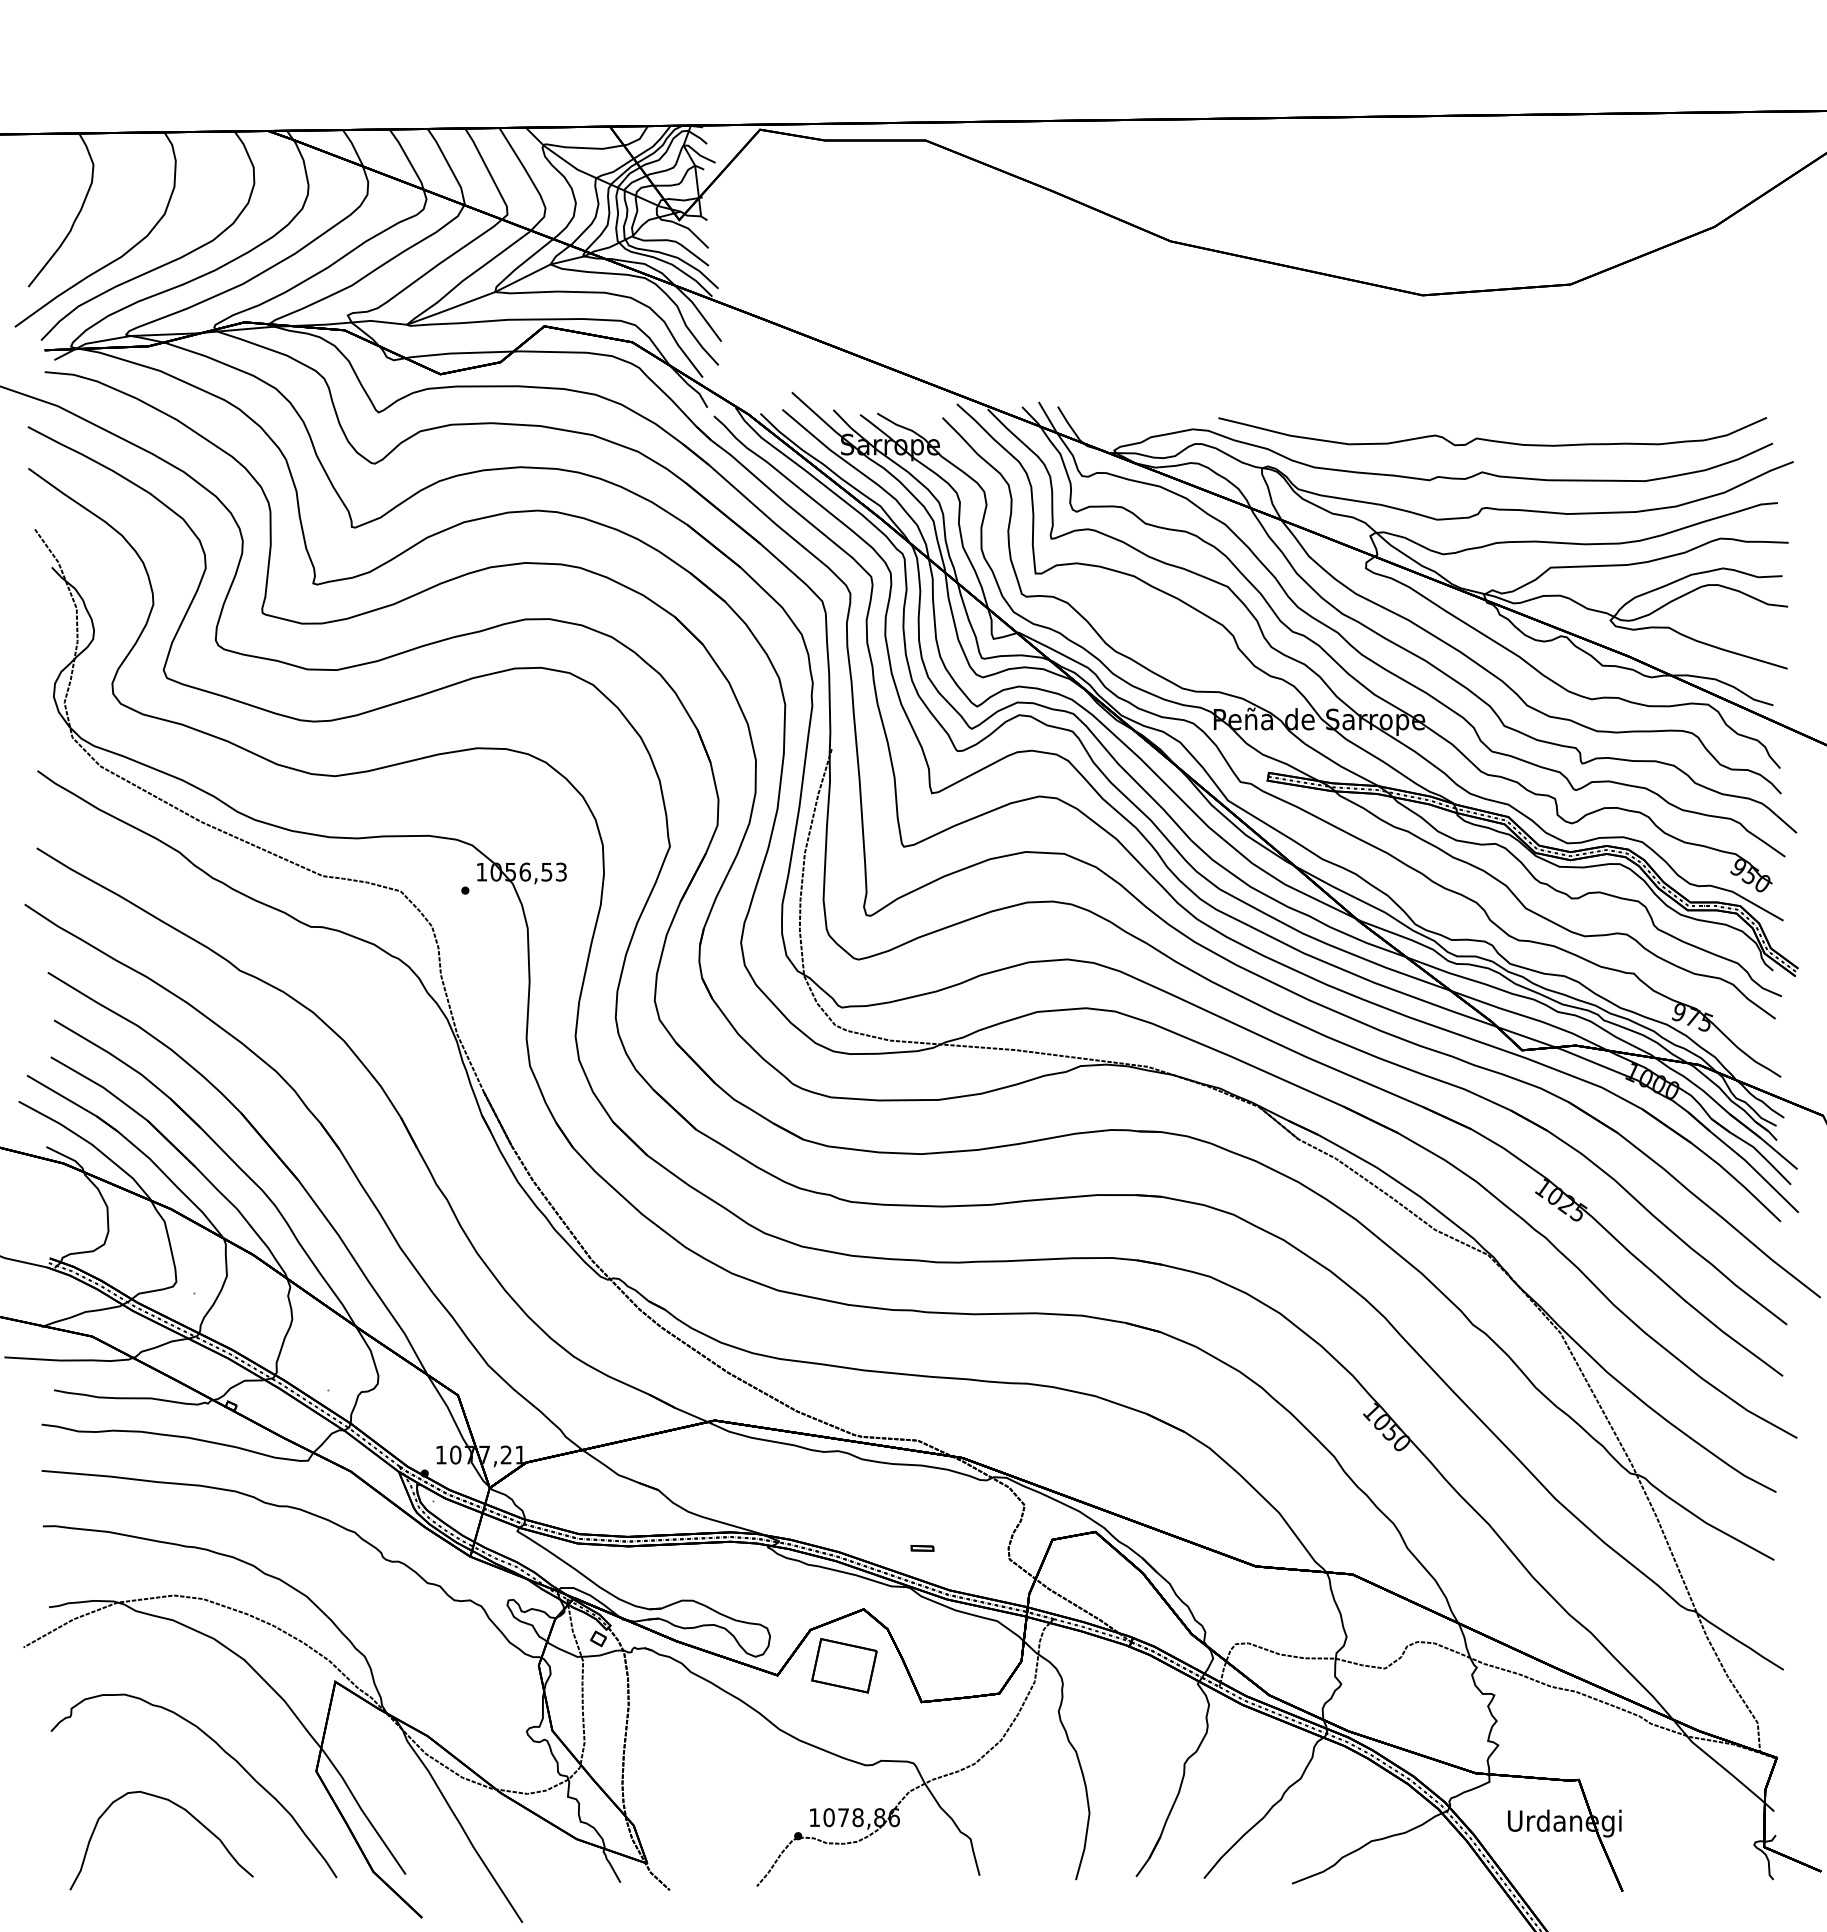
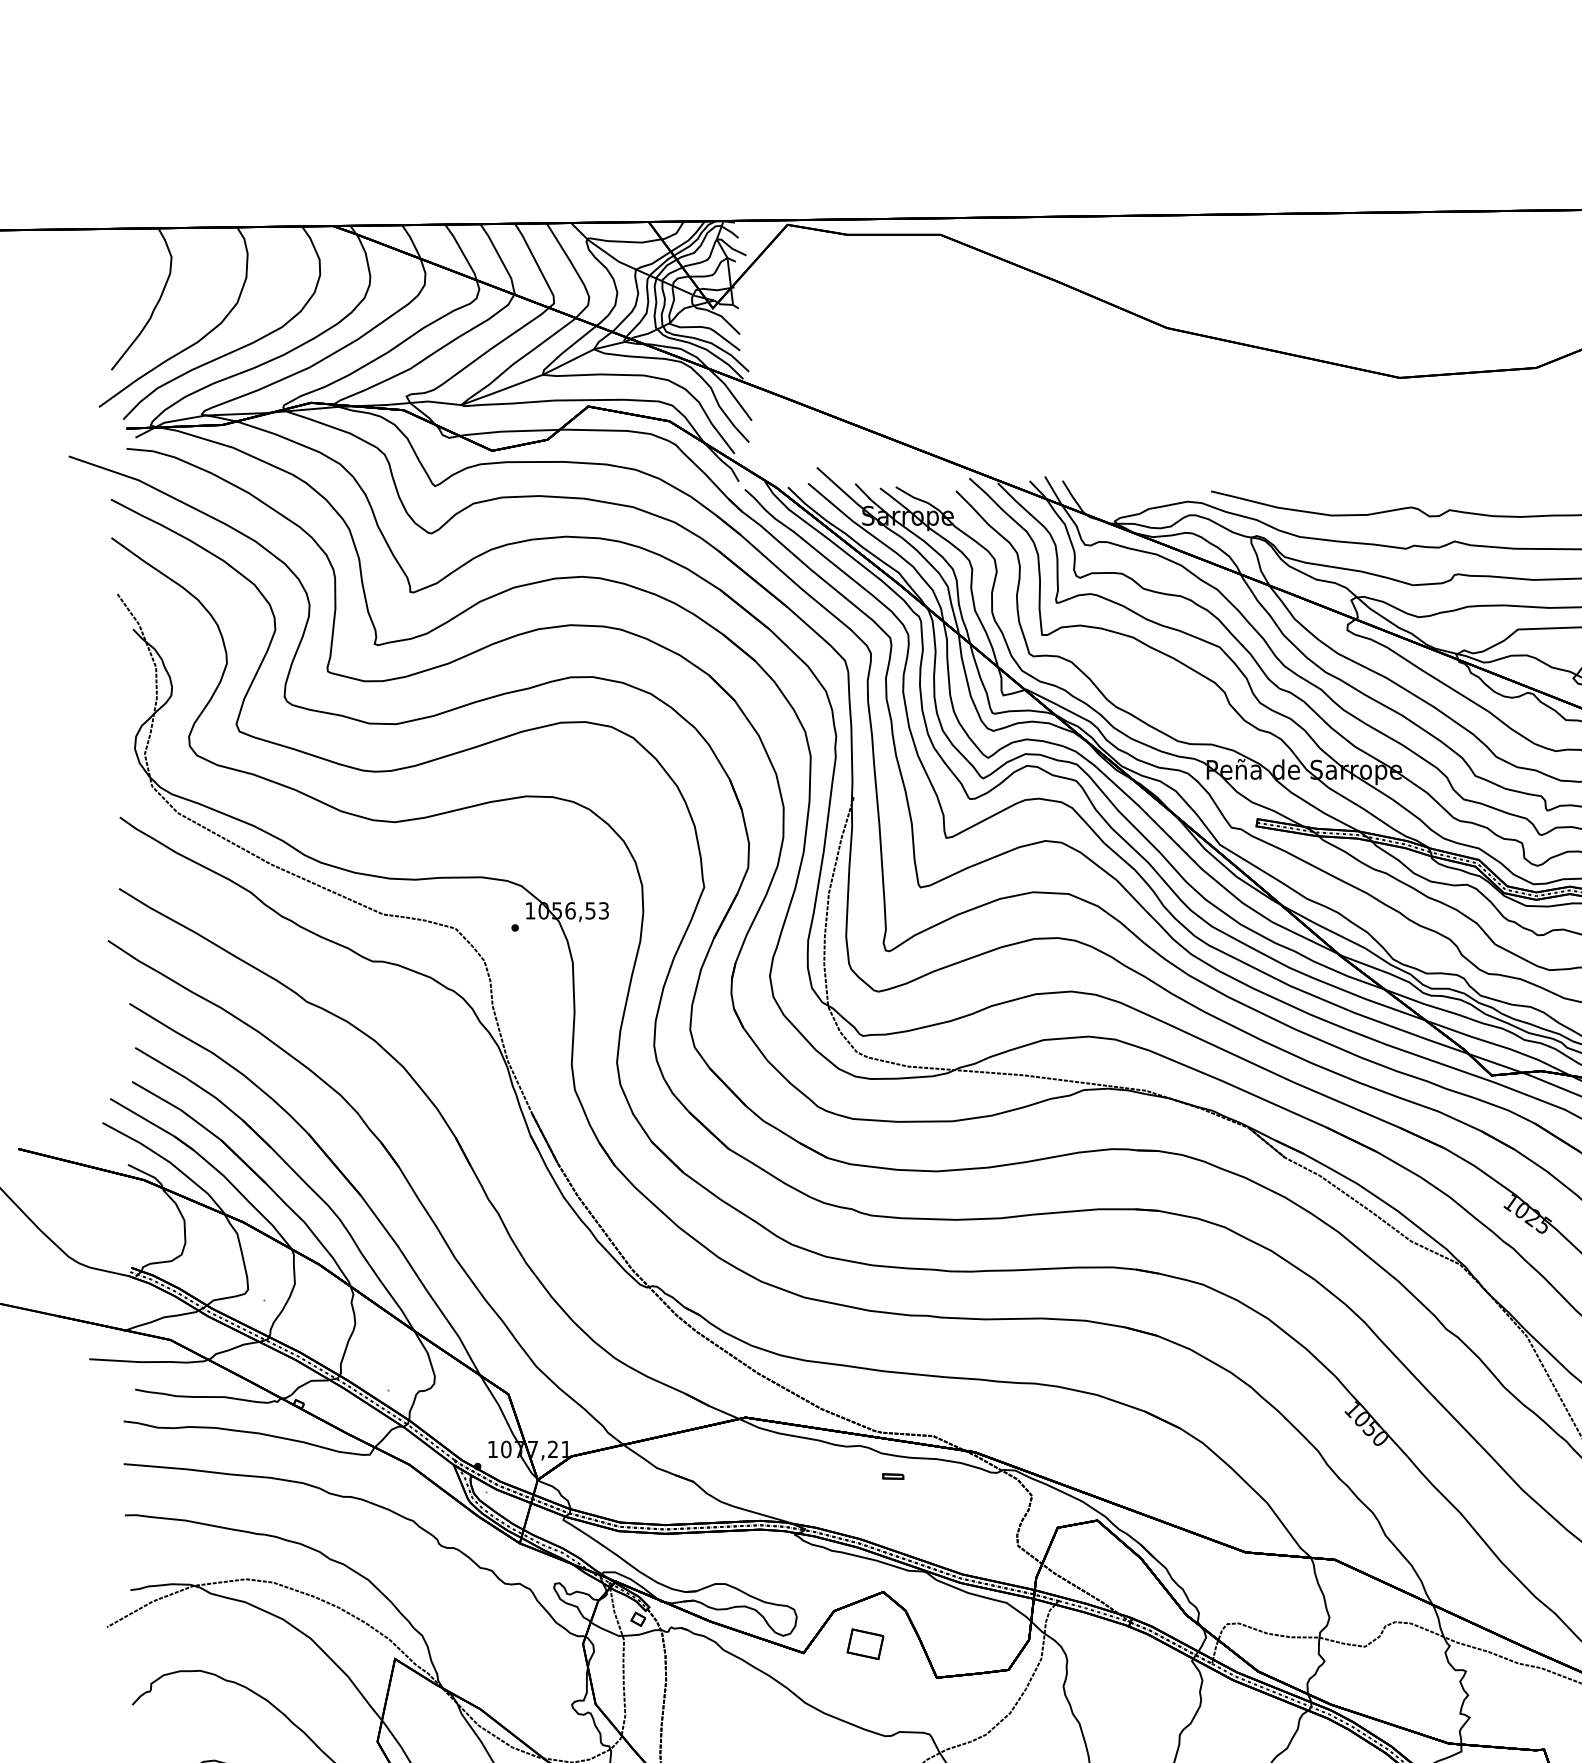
part: (922, 1548) -> (893, 1476), moved
part: (844, 1665) -> (865, 1643), size x0.6

